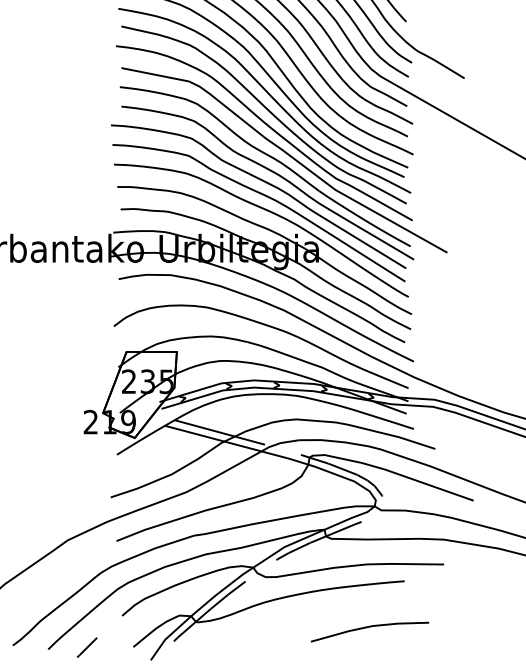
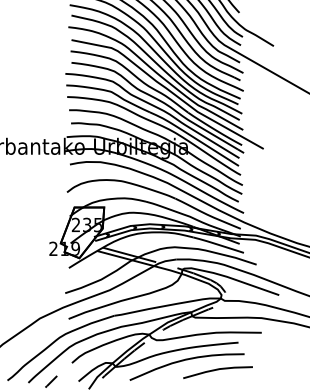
curve: (311, 613) -> (183, 361), added

